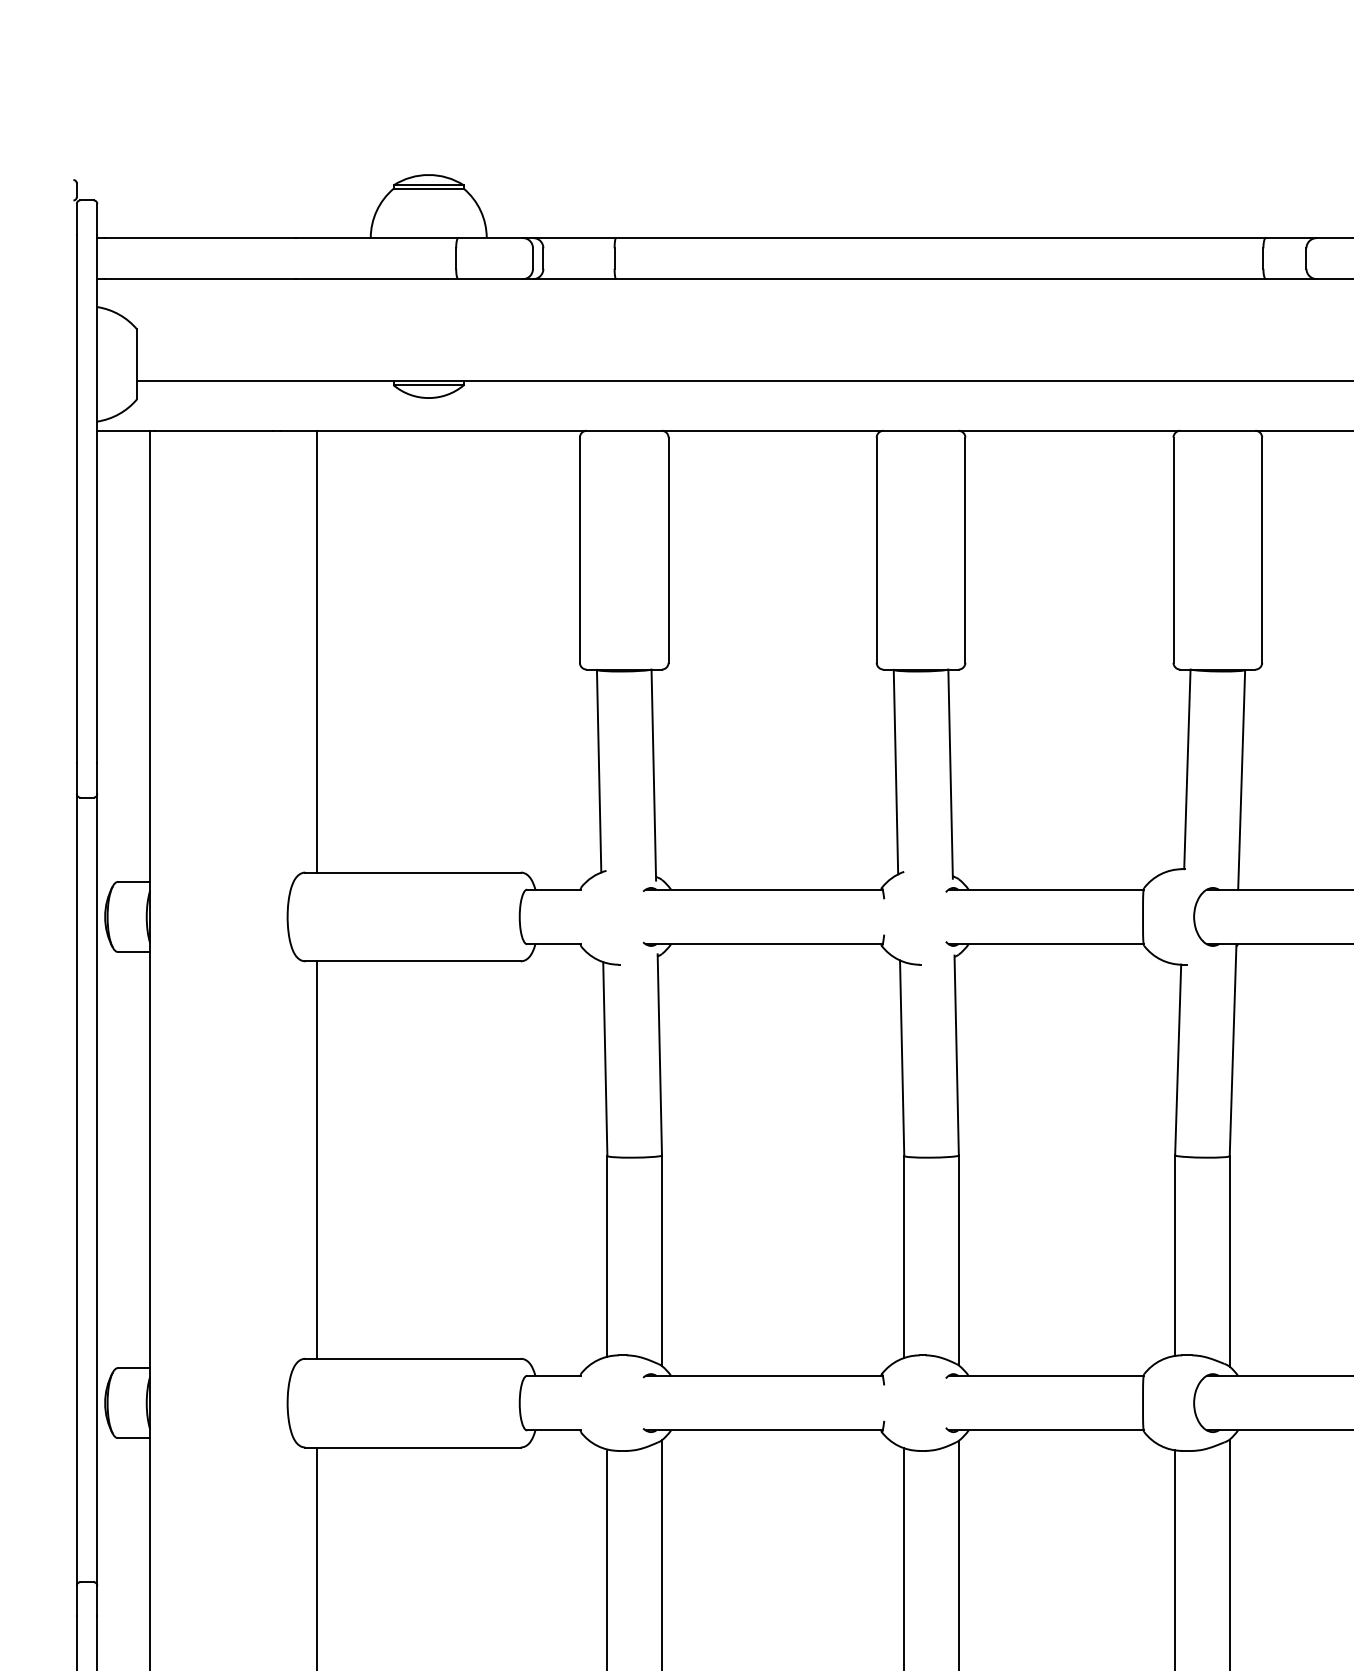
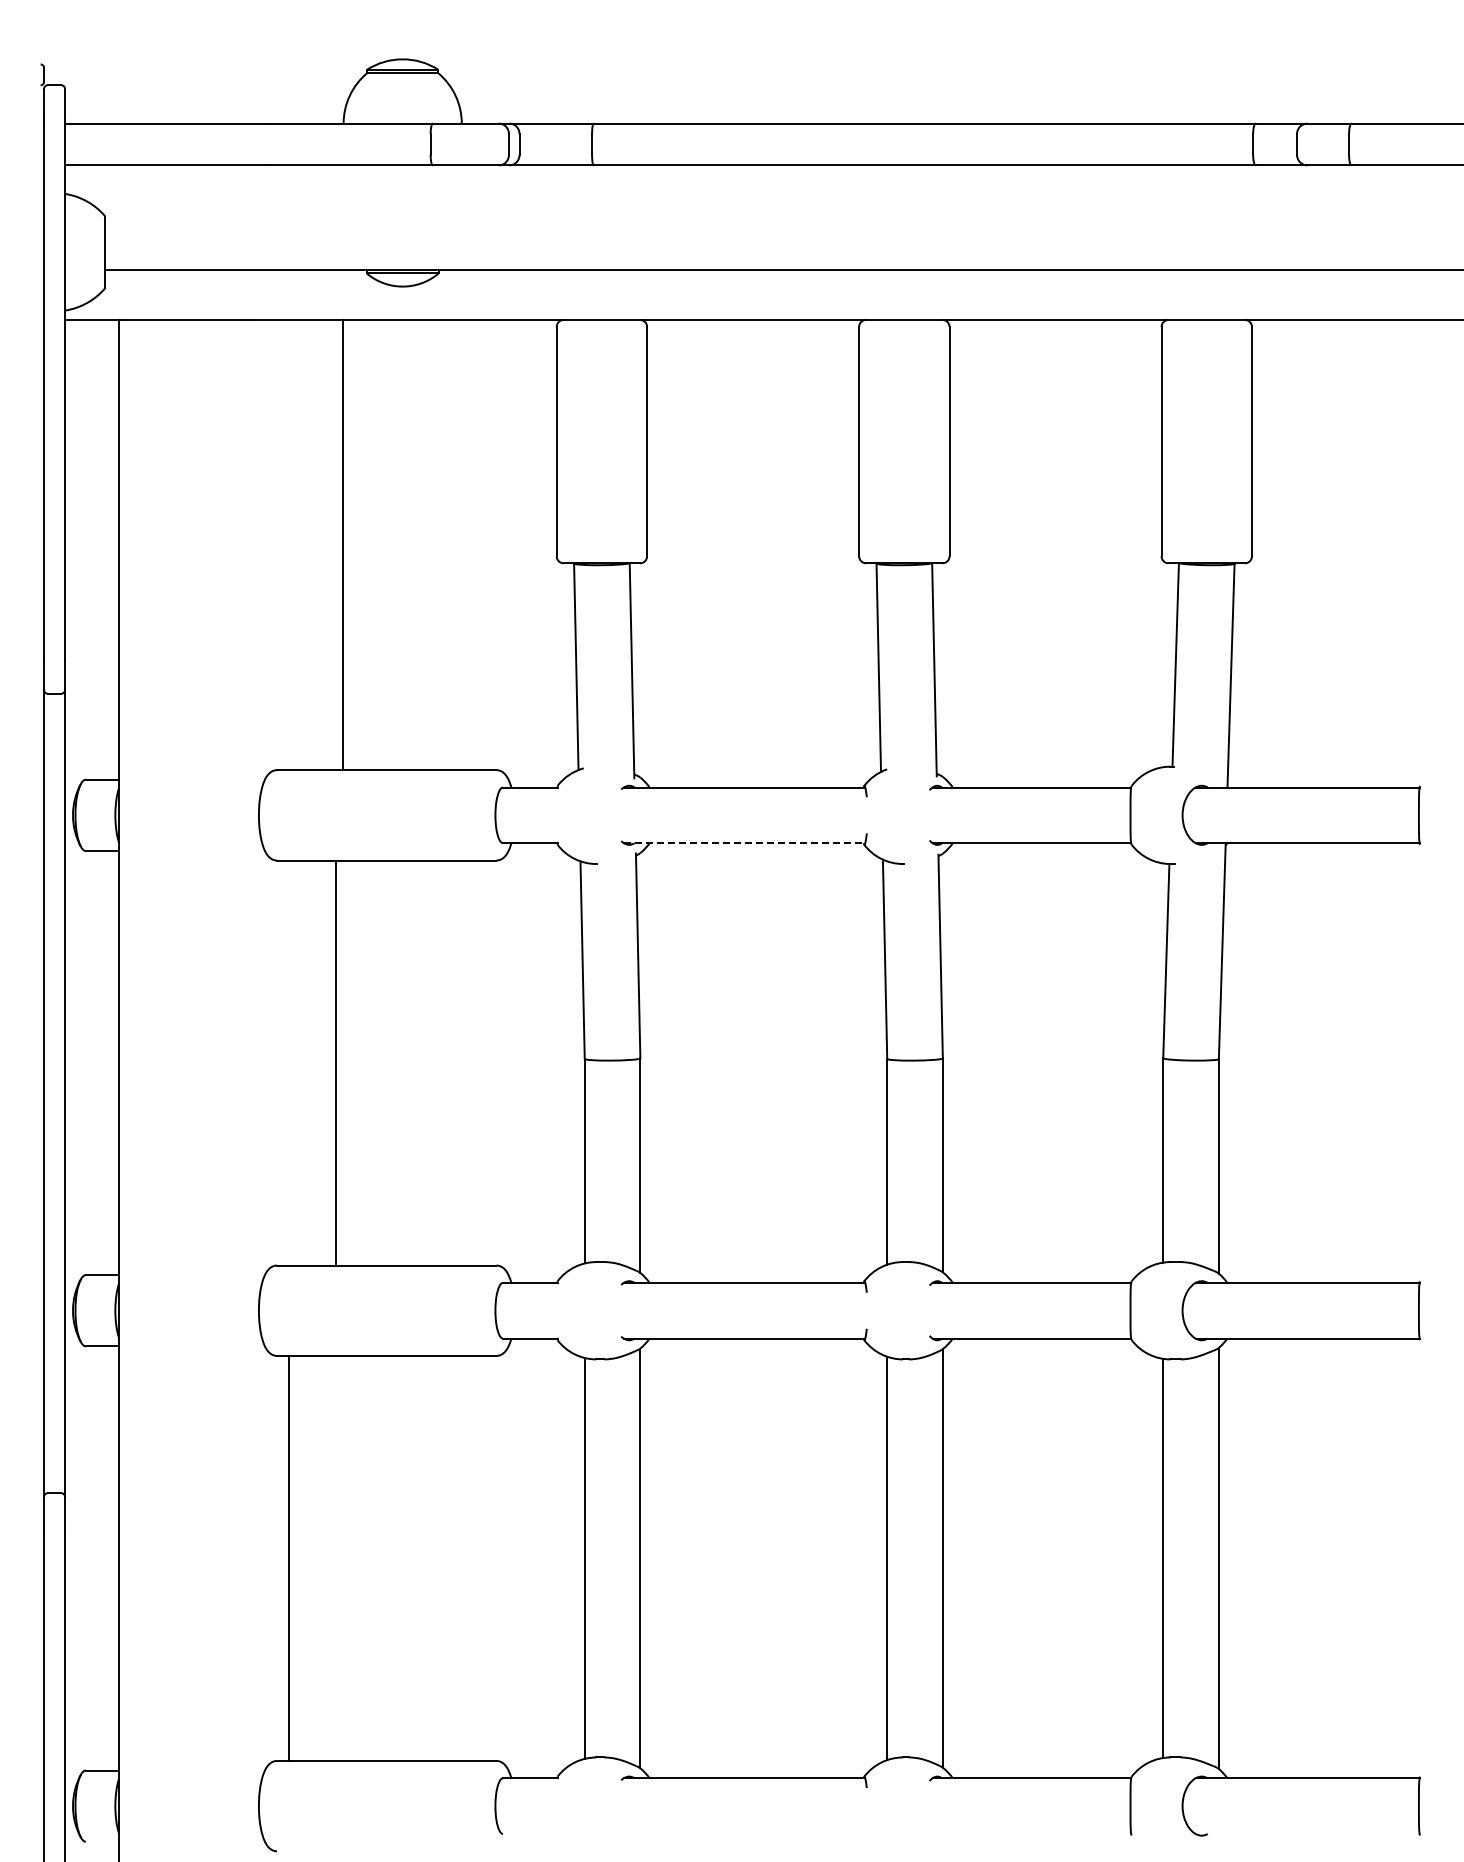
line: (316, 651) -> (342, 544), moved
line: (764, 944) -> (744, 843), solid -> dashed
line: (316, 1159) -> (335, 1062), moved

